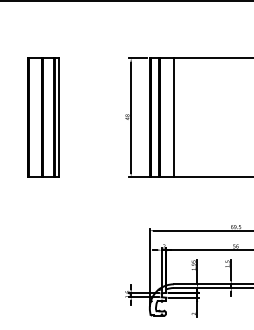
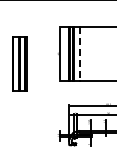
part: (42, 116) -> (19, 63), moved
line: (174, 118) -> (80, 54), solid -> dashed

